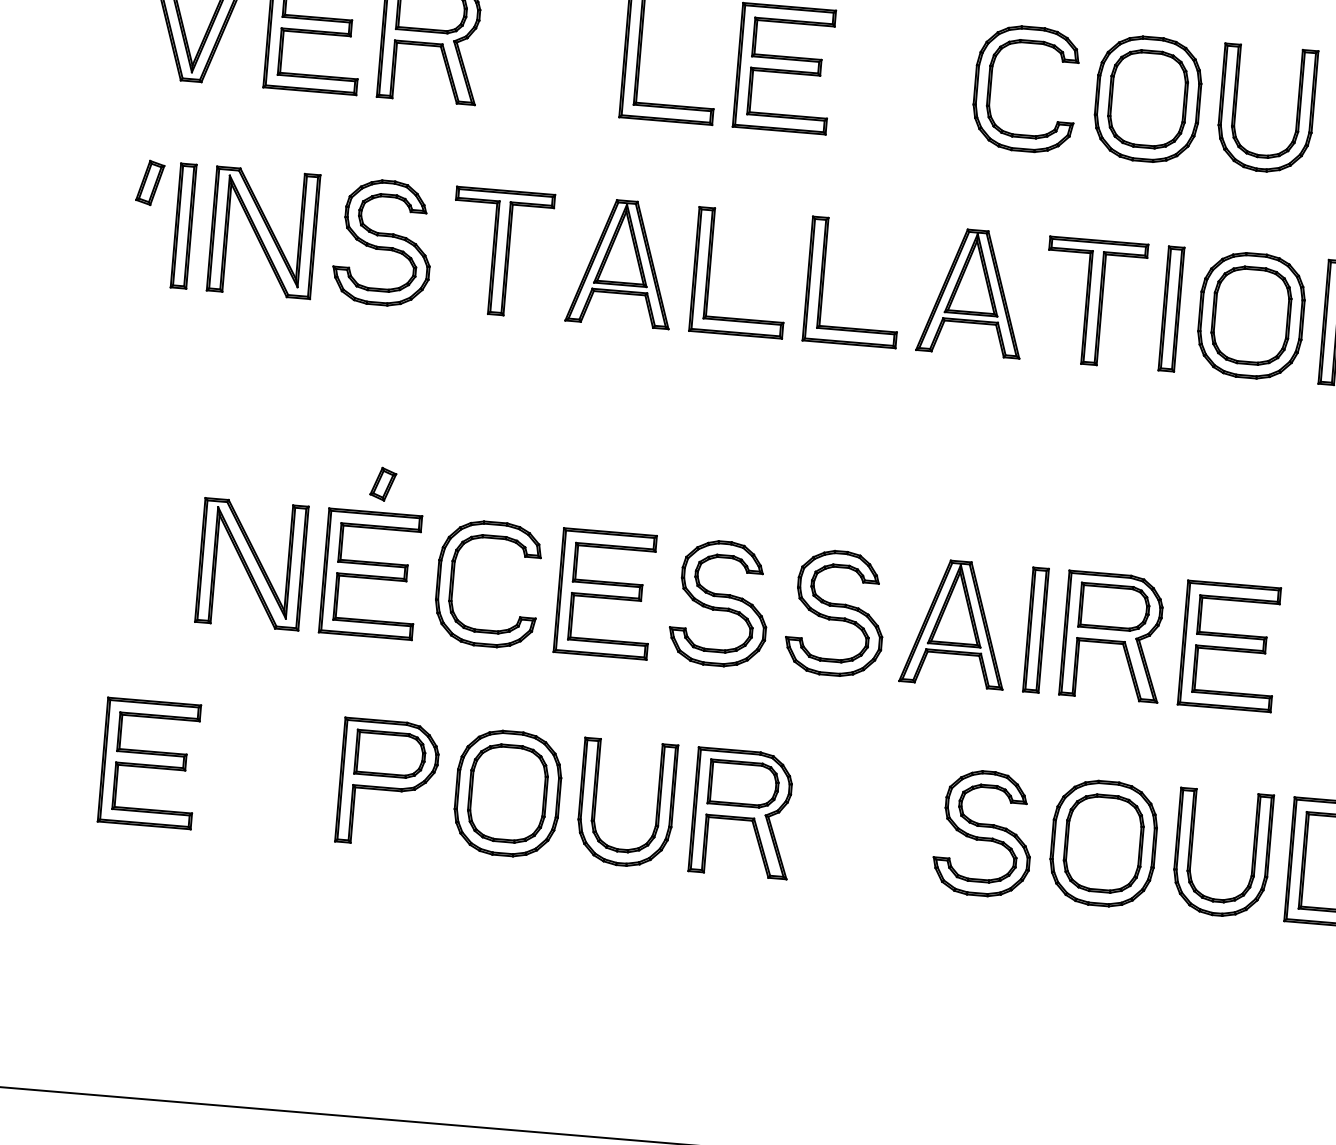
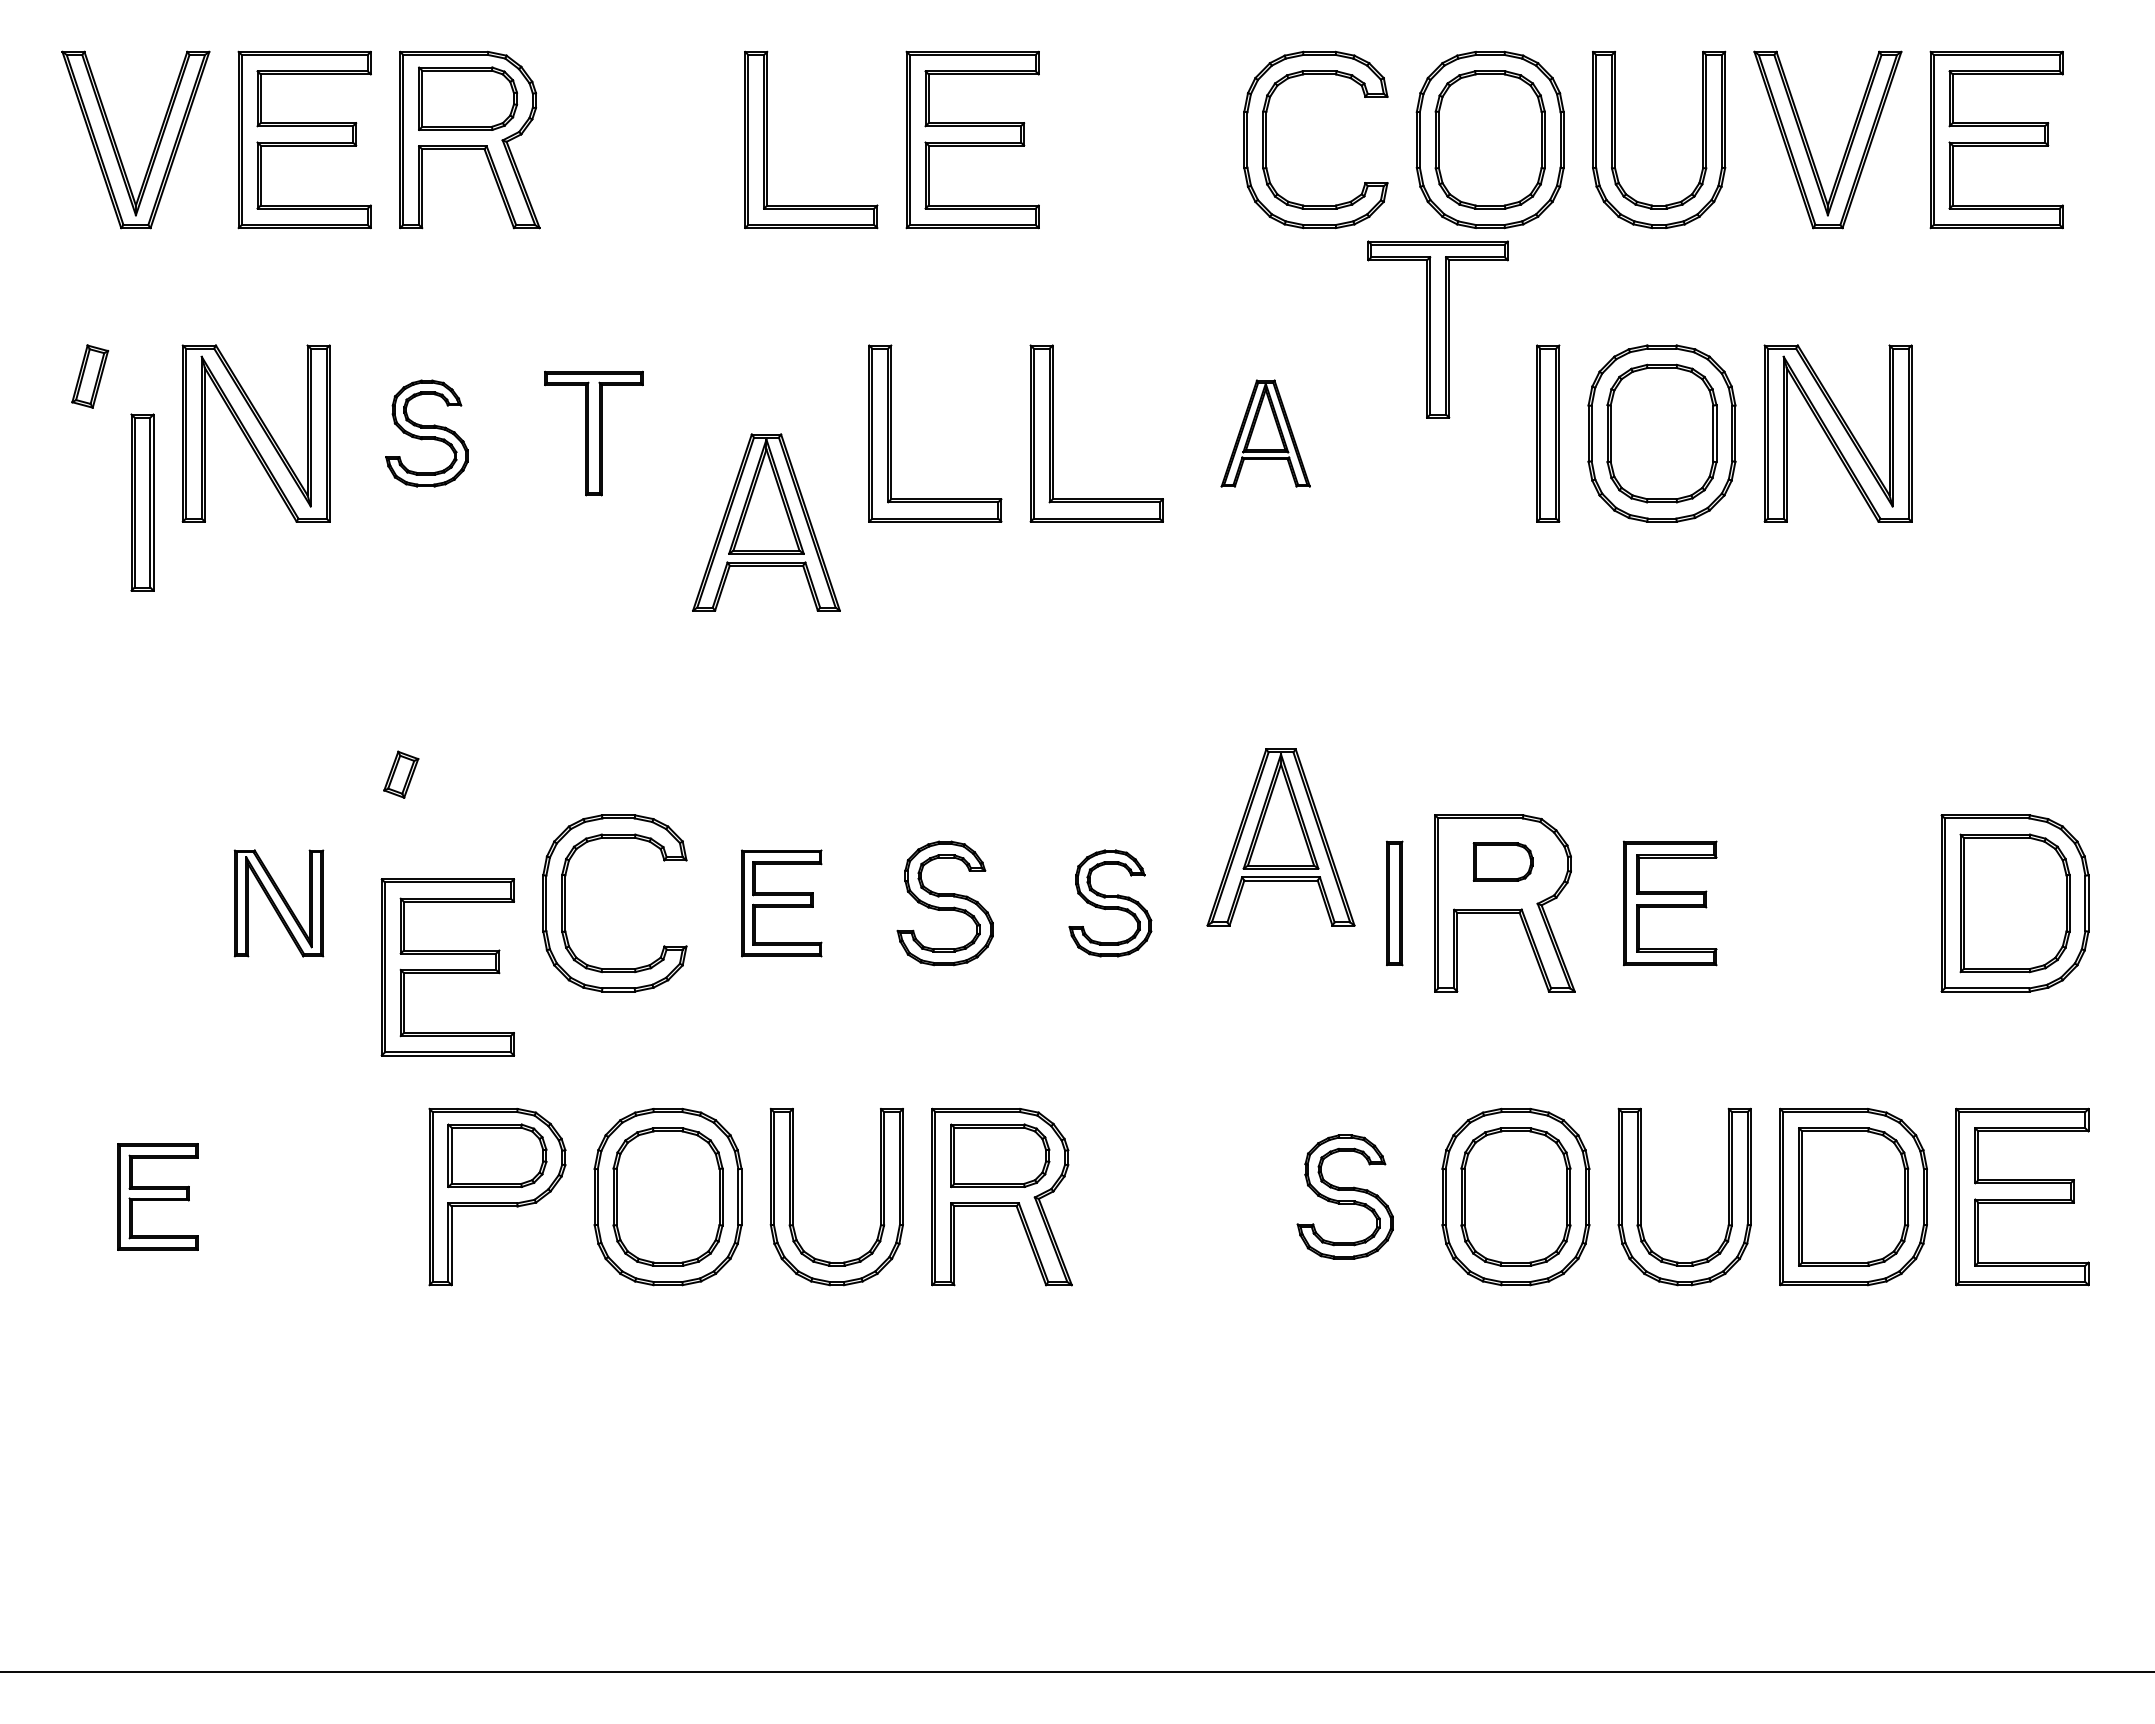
part: (183, 226) -> (142, 502), moved
part: (383, 242) -> (426, 433), size x0.6
part: (500, 252) -> (593, 433), size x0.7
part: (622, 262) -> (766, 522), moved
part: (972, 292) -> (1265, 433), size x0.6
part: (1093, 302) -> (1437, 329), moved
part: (383, 484) -> (401, 774), moved
part: (251, 564) -> (278, 903), size x0.6
part: (370, 574) -> (447, 967), moved
part: (604, 594) -> (781, 903), size x0.6
part: (720, 603) -> (945, 903), size x0.7
part: (1114, 607) -> (1503, 861), size x0.6
part: (836, 613) -> (1110, 903), size x0.6
part: (955, 623) -> (1280, 837), moved
part: (1035, 630) -> (1394, 903), size x0.7
part: (1229, 646) -> (1670, 903), size x0.7
part: (149, 763) -> (157, 1196), size x0.6
part: (984, 833) -> (1345, 1196), size x0.7

